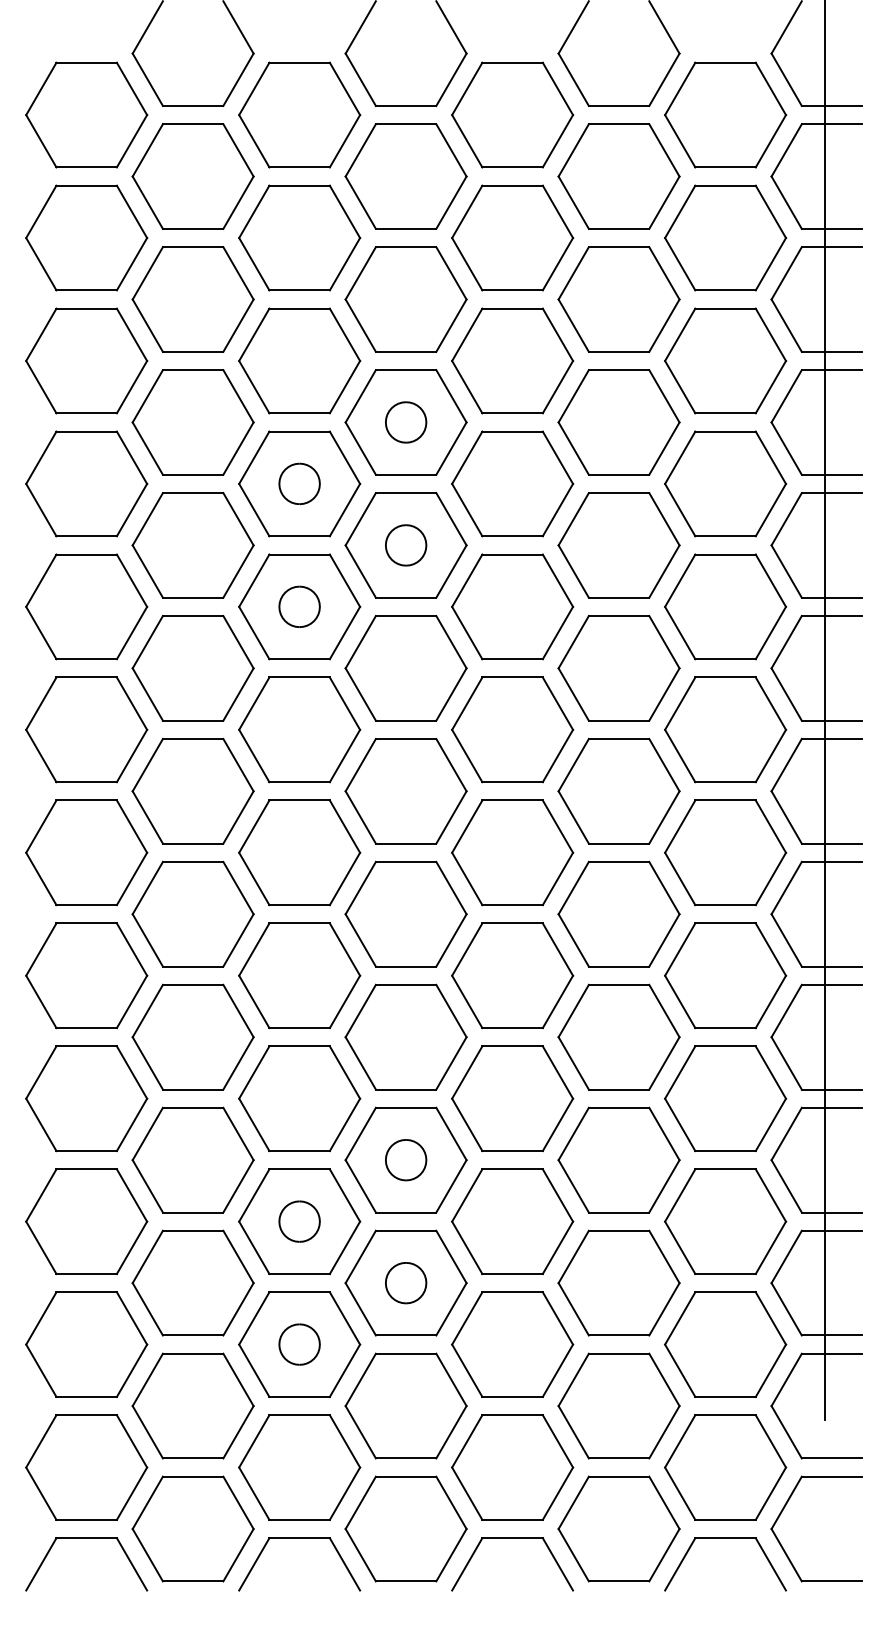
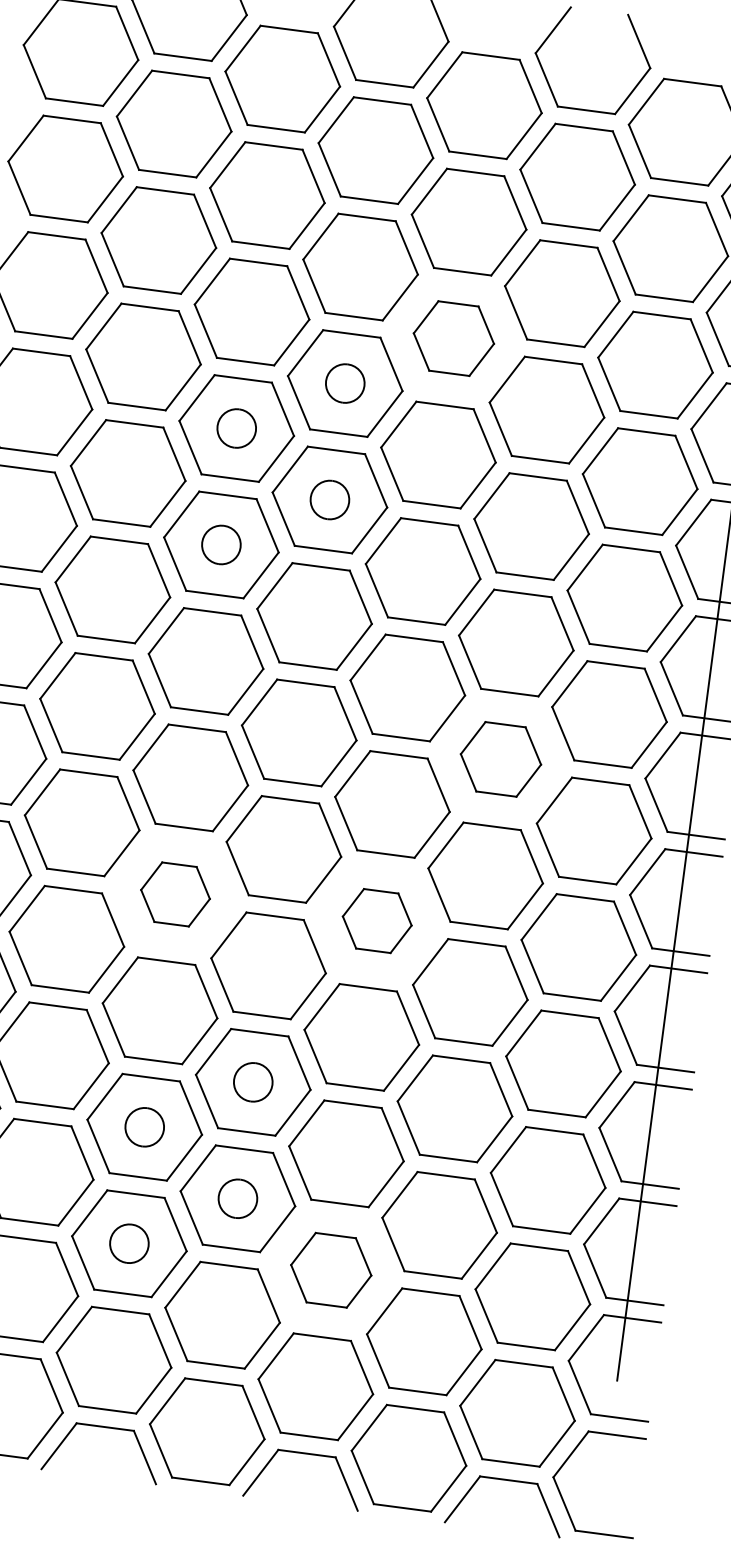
part: (512, 360) -> (453, 338), size x0.7
part: (618, 790) -> (500, 758), size x0.7
part: (299, 975) -> (175, 894), size x0.6
part: (512, 975) -> (377, 920), size x0.6
part: (512, 1344) -> (331, 1270), size x0.7

